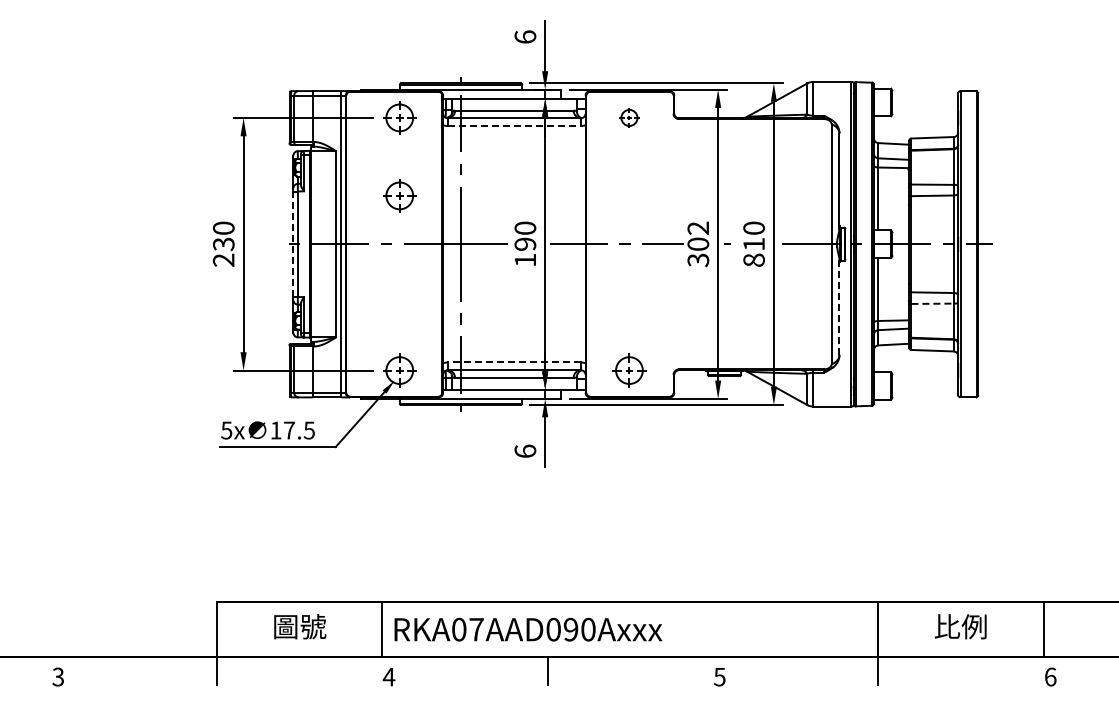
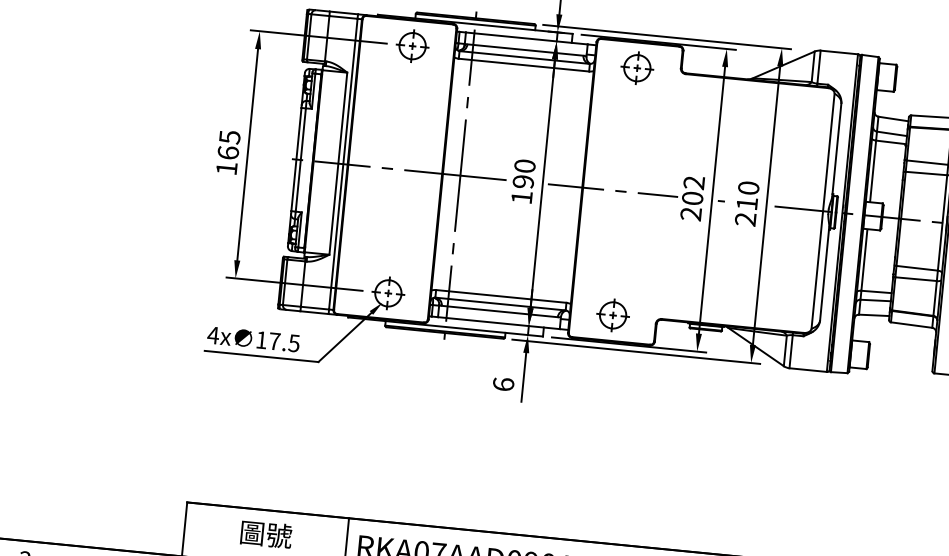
part: (629, 117) -> (637, 67), size x1.67
line: (514, 126) -> (524, 65), dashed -> solid
part: (399, 195) -> (404, 122), removed
text: (223, 243) -> (228, 152), 230 -> 165
line: (293, 244) -> (296, 159), dashed -> solid
text: (753, 259) -> (745, 218), 810 -> 210
text: (698, 260) -> (691, 214), 302 -> 202
line: (933, 303) -> (917, 278), dashed -> solid
line: (839, 307) -> (824, 273), dashed -> solid
line: (514, 362) -> (501, 296), dashed -> solid
text: (226, 430) -> (213, 335), 5x -> 4x

